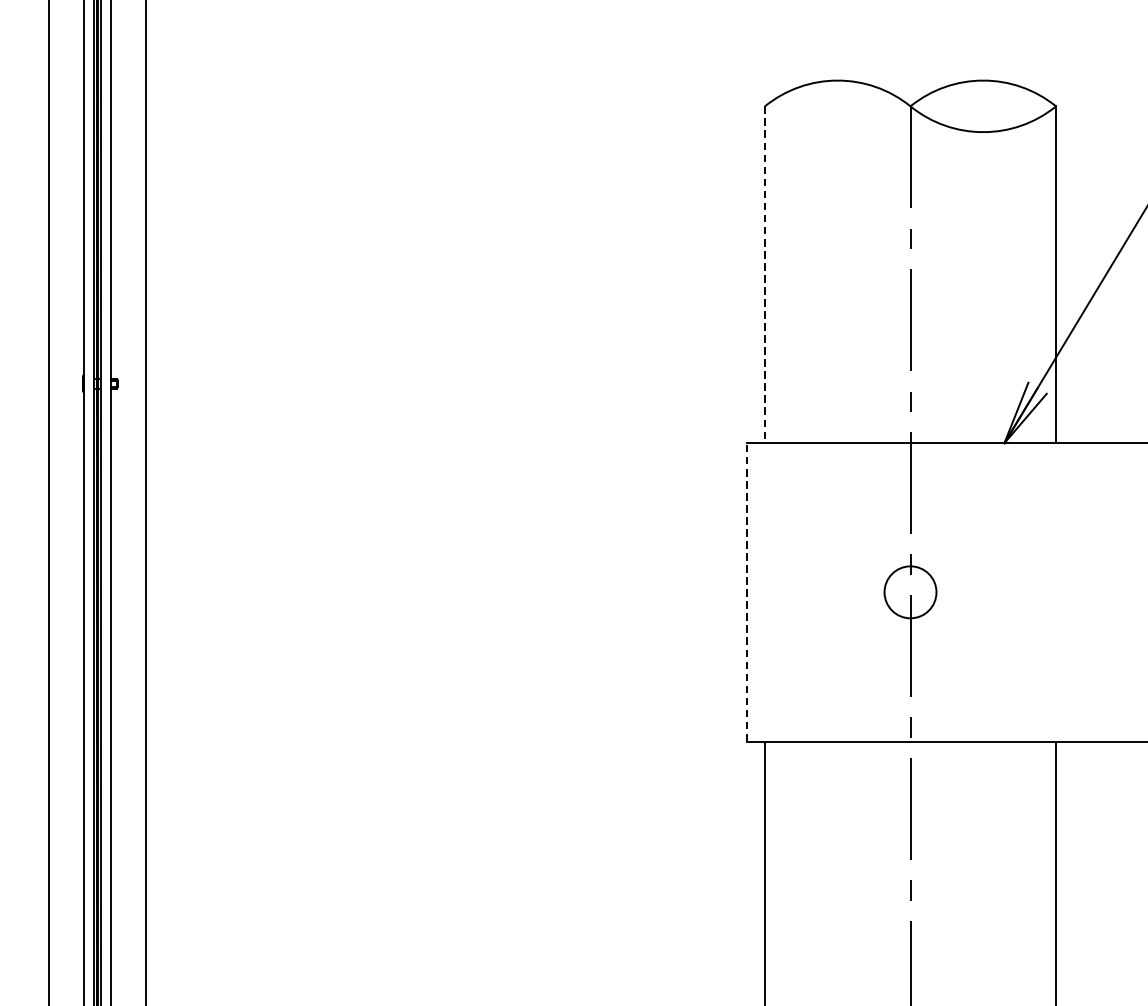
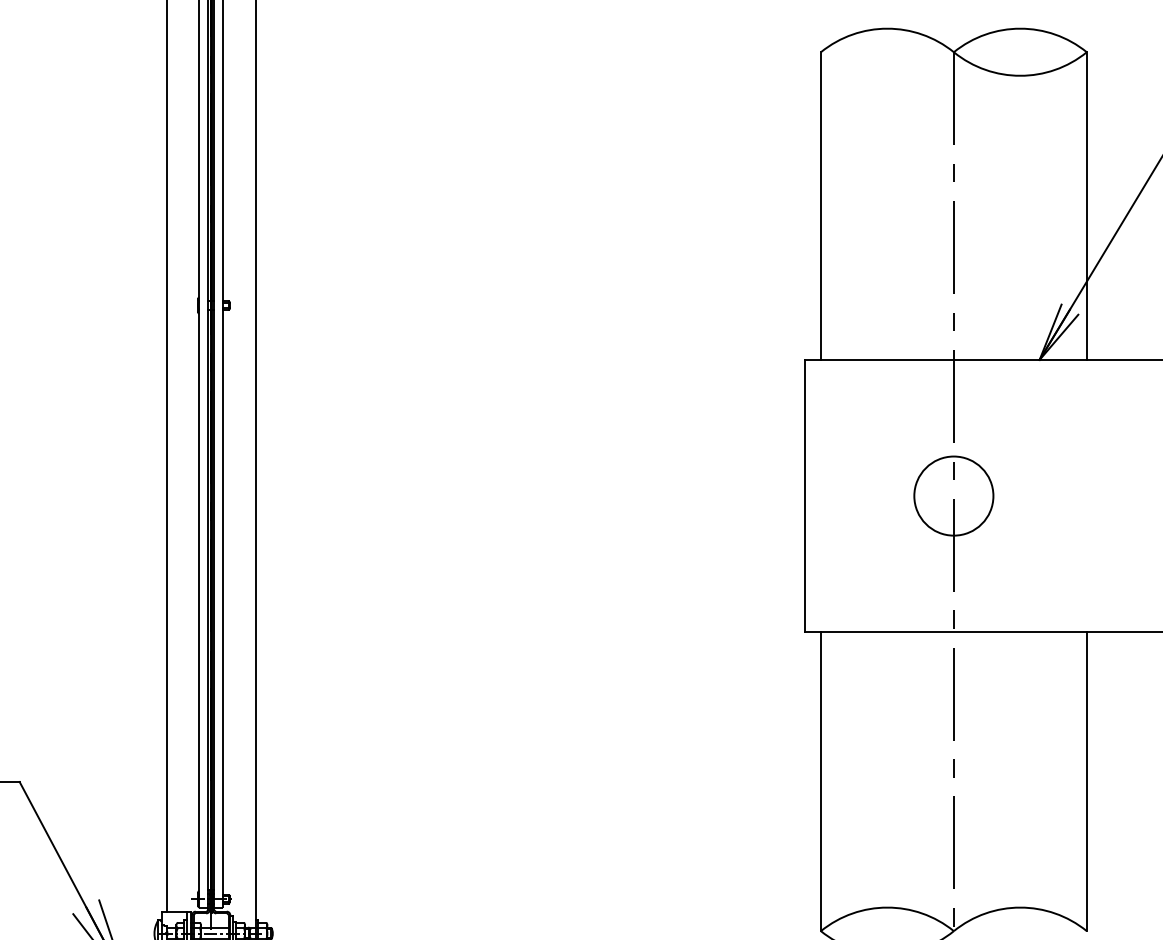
line: (764, 275) -> (820, 206), dashed -> solid
line: (746, 591) -> (804, 495), dashed -> solid
circle: (910, 591) -> (953, 495), size x1.67

